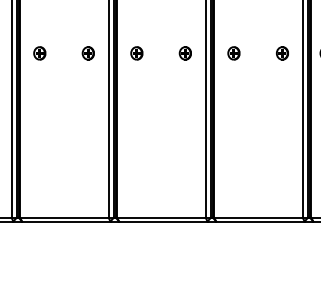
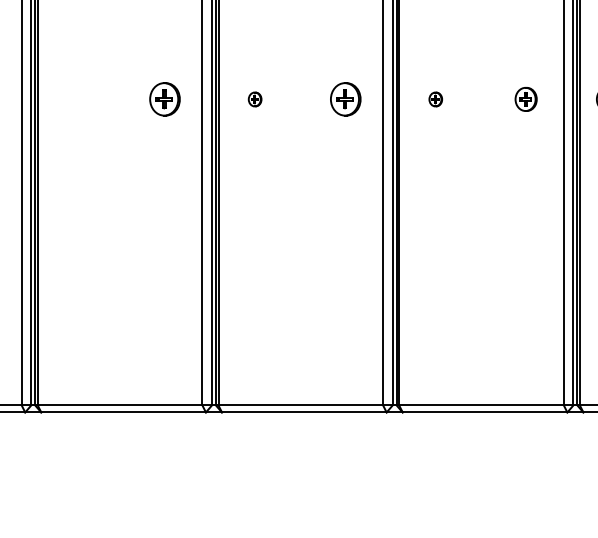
part: (39, 53) -> (73, 99), removed
part: (87, 53) -> (163, 99), size x1.4
part: (136, 53) -> (254, 99), size x0.6
part: (184, 53) -> (343, 99), size x1.4
part: (233, 53) -> (434, 99), size x0.6

